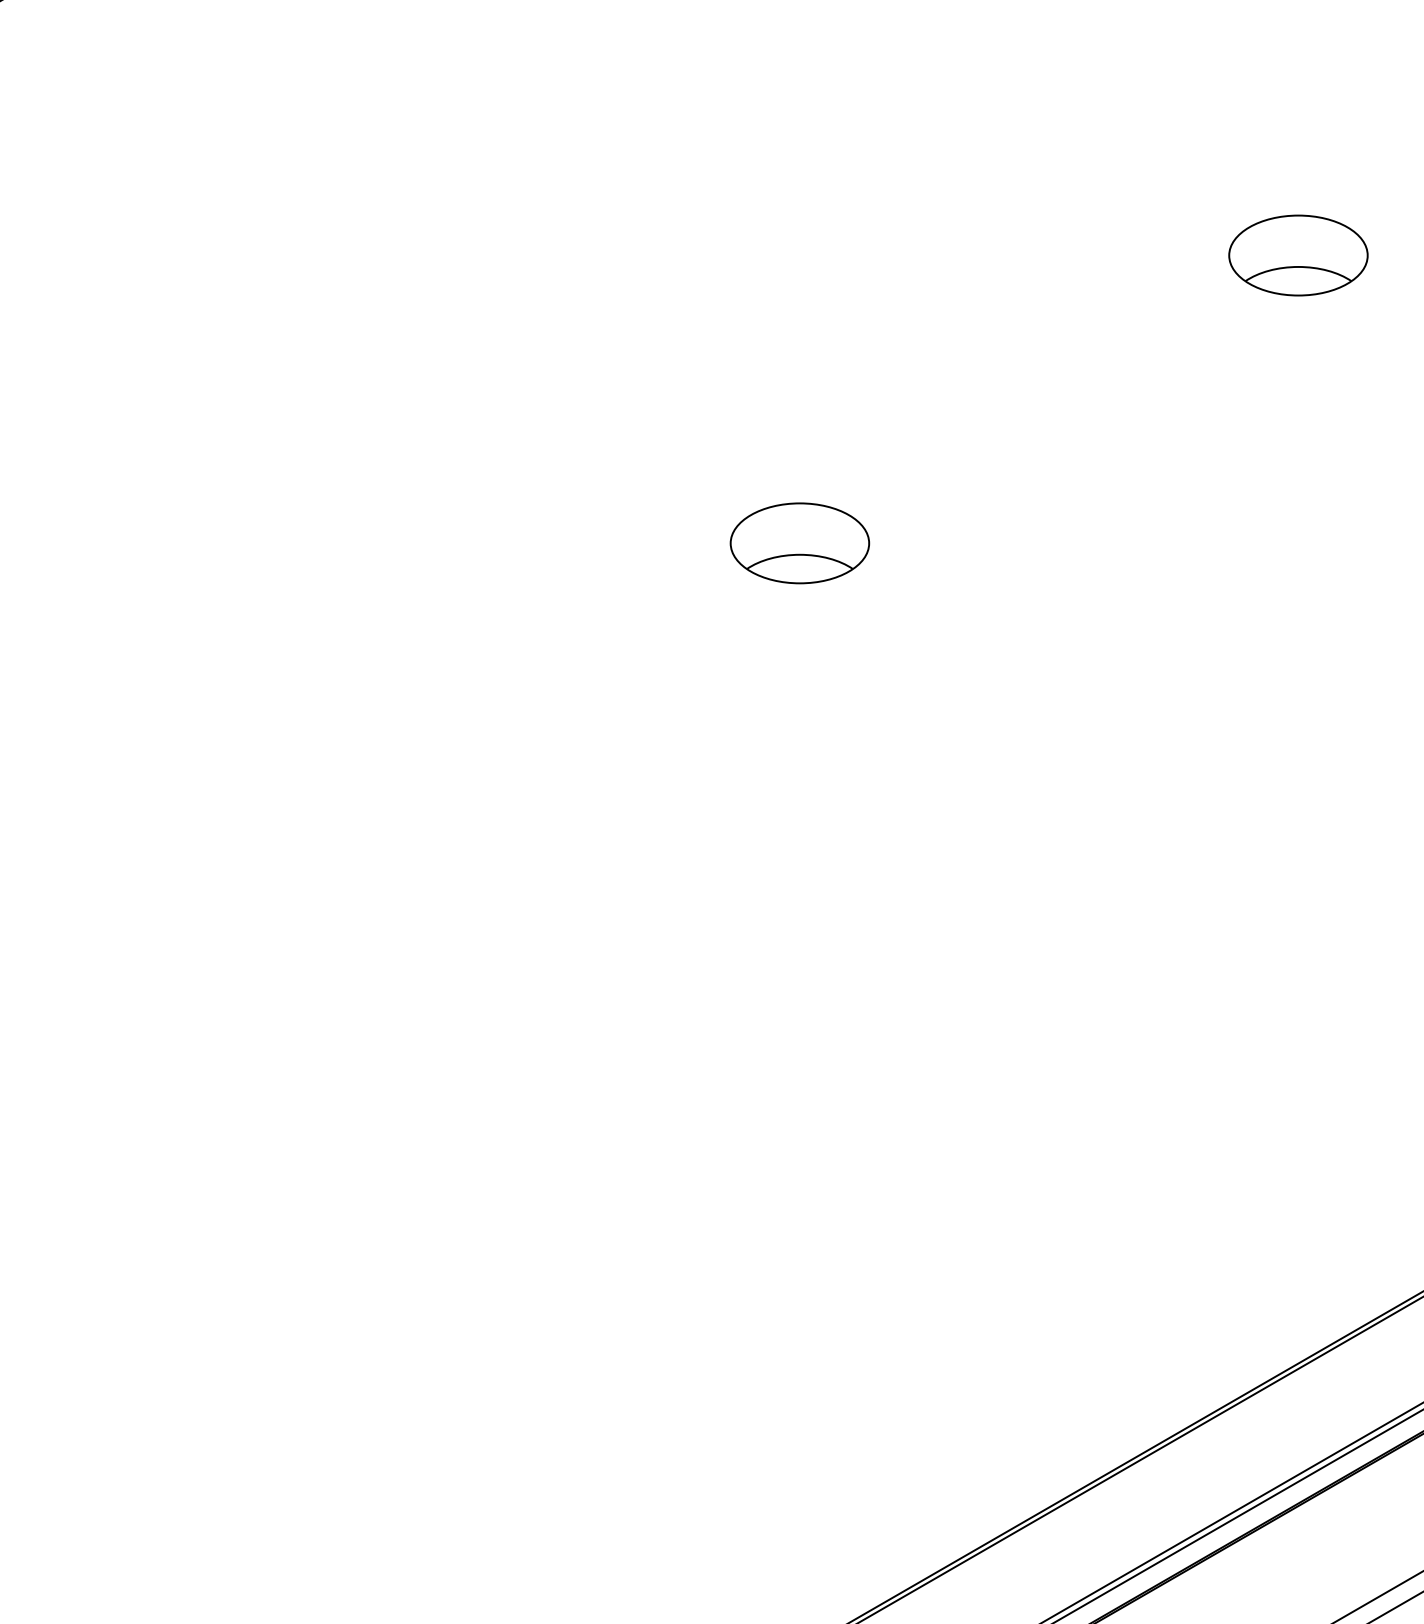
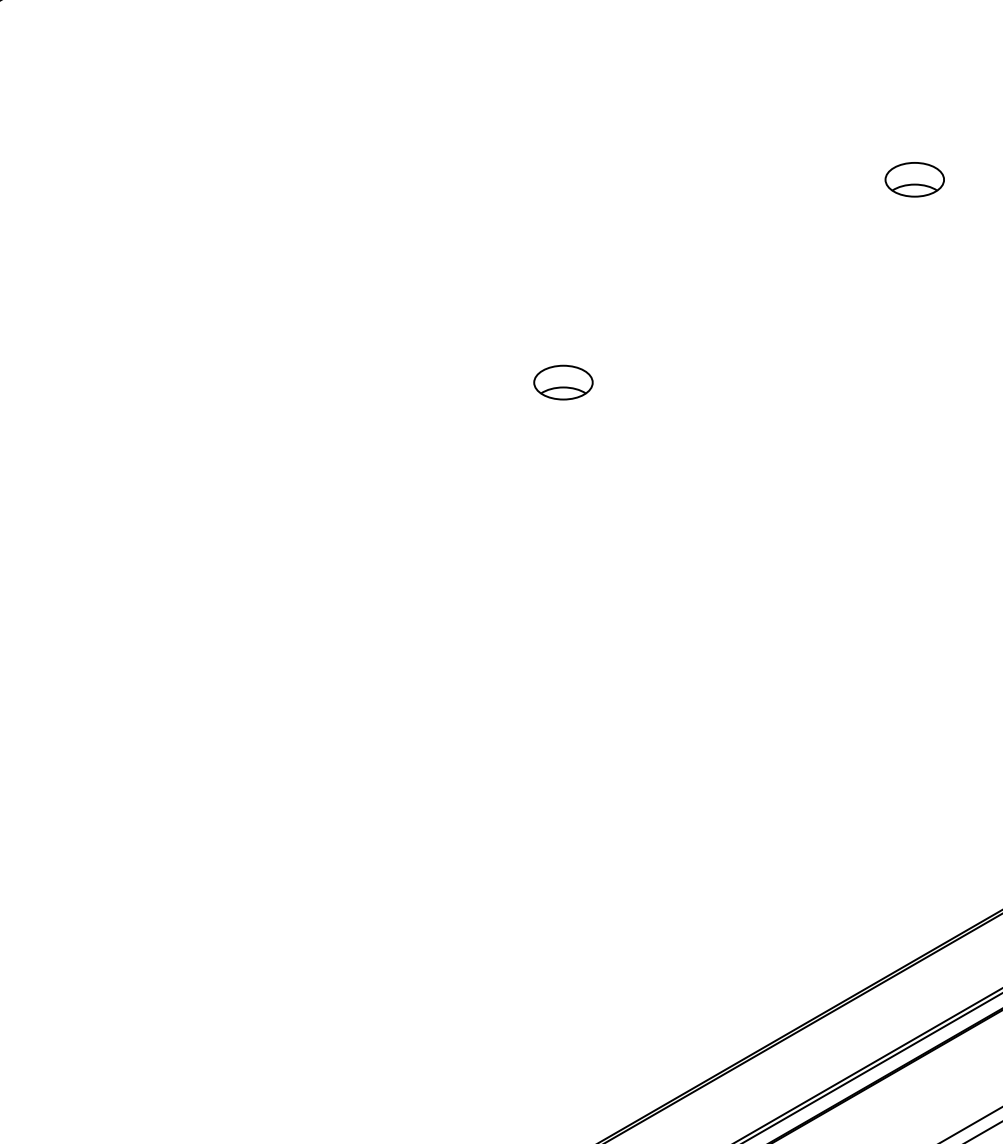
part: (1298, 254) -> (914, 179), size x0.6
part: (800, 543) -> (563, 382), size x0.6

